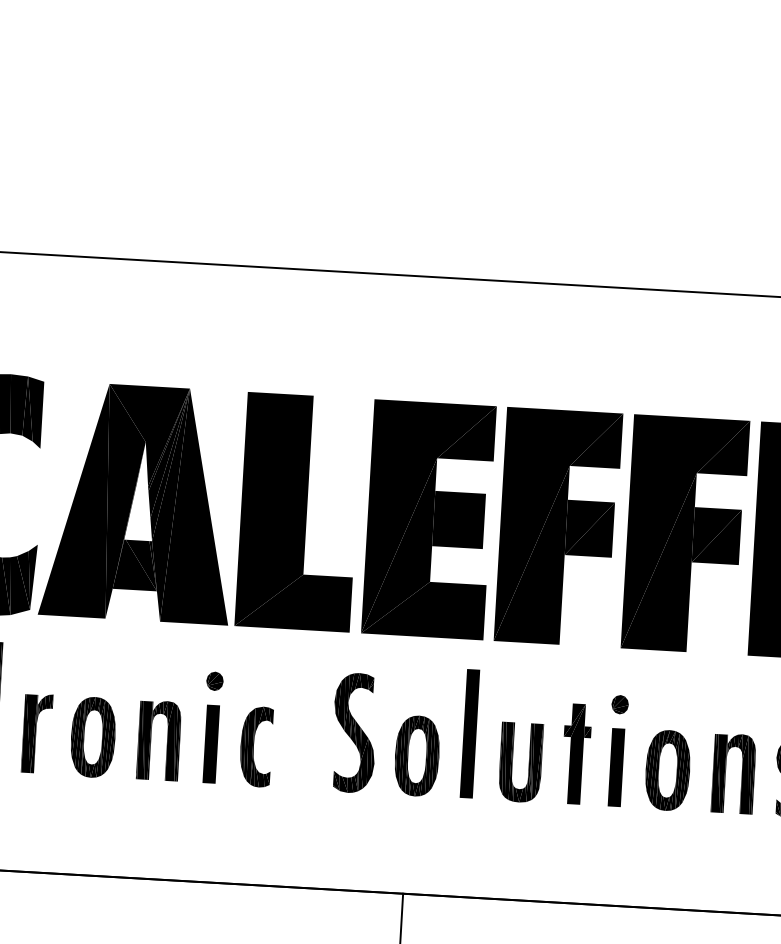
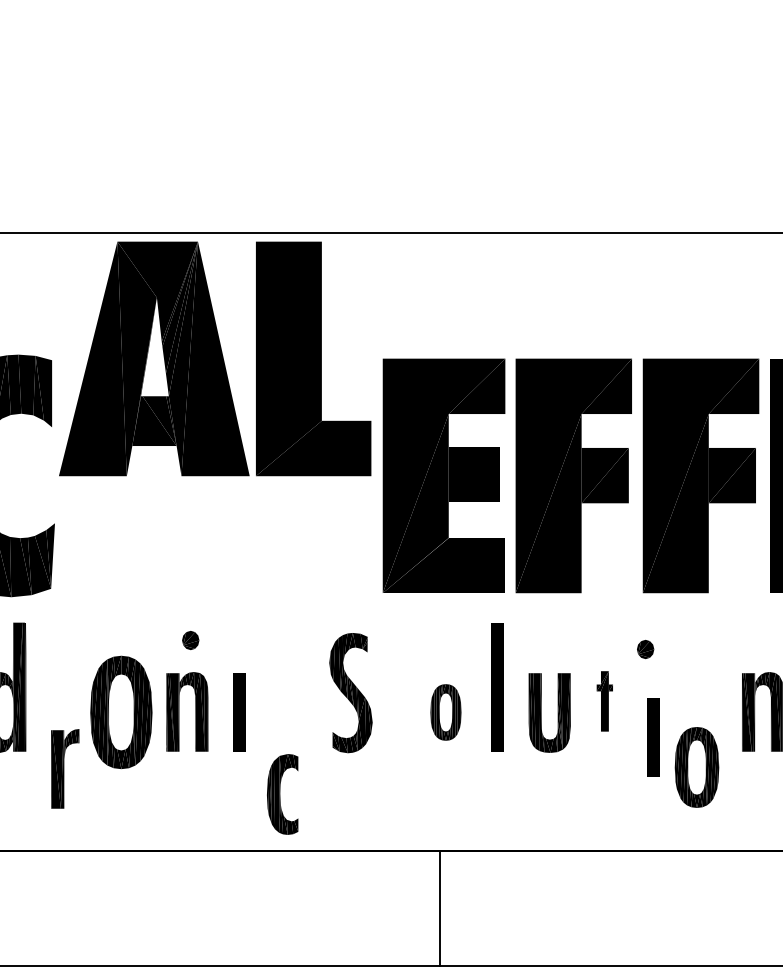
part: (200, 506) -> (215, 358), moved
part: (214, 681) -> (190, 640), moved
part: (37, 733) -> (65, 768), moved
part: (353, 733) -> (350, 693), moved
part: (93, 737) -> (121, 712), size x1.4
part: (256, 746) -> (282, 794), moved
part: (576, 754) -> (604, 701), size x0.6
part: (416, 756) -> (445, 712), size x0.7
part: (616, 767) -> (653, 737), moved
part: (667, 770) -> (696, 767), moved

